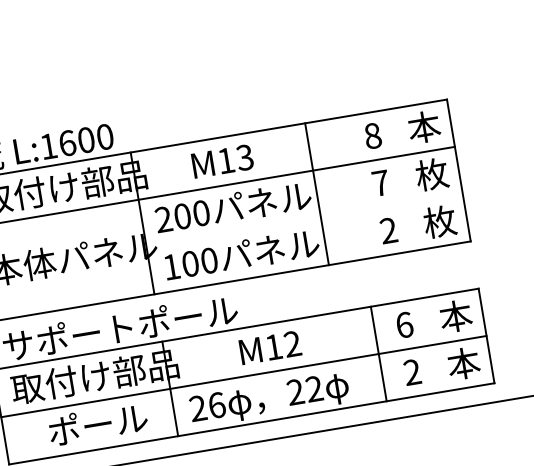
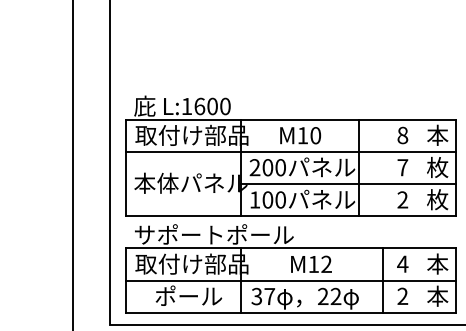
text: (244, 157) -> (315, 135), M13 -> M10
line: (303, 220) -> (347, 183), added
text: (403, 324) -> (402, 263), 6 -> 4
text: (207, 406) -> (263, 296), 26 -> 37

